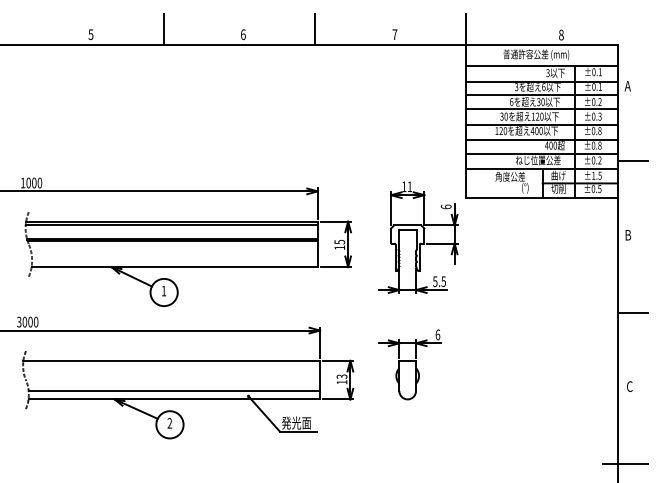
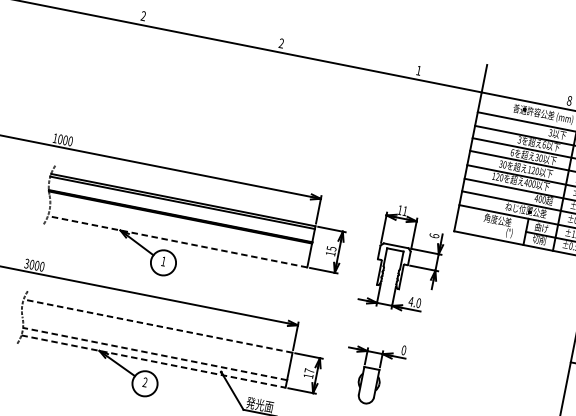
line: (163, 29) -> (210, 24), removed
line: (314, 29) -> (346, 51), removed
text: (90, 34) -> (143, 15), 5 -> 2
text: (242, 34) -> (280, 43), 6 -> 2
text: (394, 34) -> (418, 70), 7 -> 1
line: (174, 267) -> (177, 242), solid -> dashed
text: (438, 281) -> (414, 302), 5.5 -> 4.0
text: (437, 334) -> (403, 349), 6 -> 0
line: (171, 360) -> (157, 325), solid -> dashed
text: (341, 376) -> (309, 370), 13 -> 17
line: (174, 391) -> (155, 354), solid -> dashed
line: (174, 399) -> (153, 361), solid -> dashed

